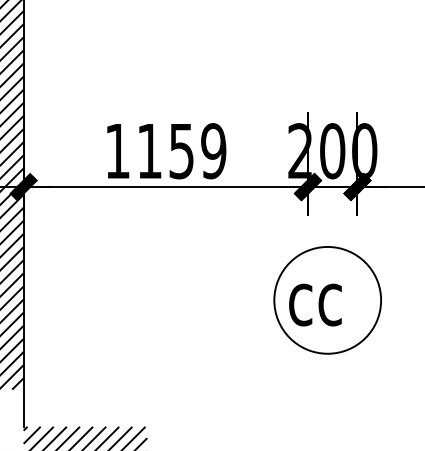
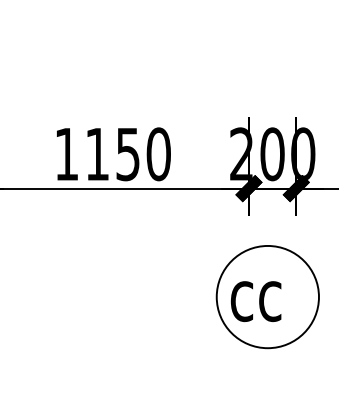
text: (213, 151) -> (158, 154), 1159 -> 1150

